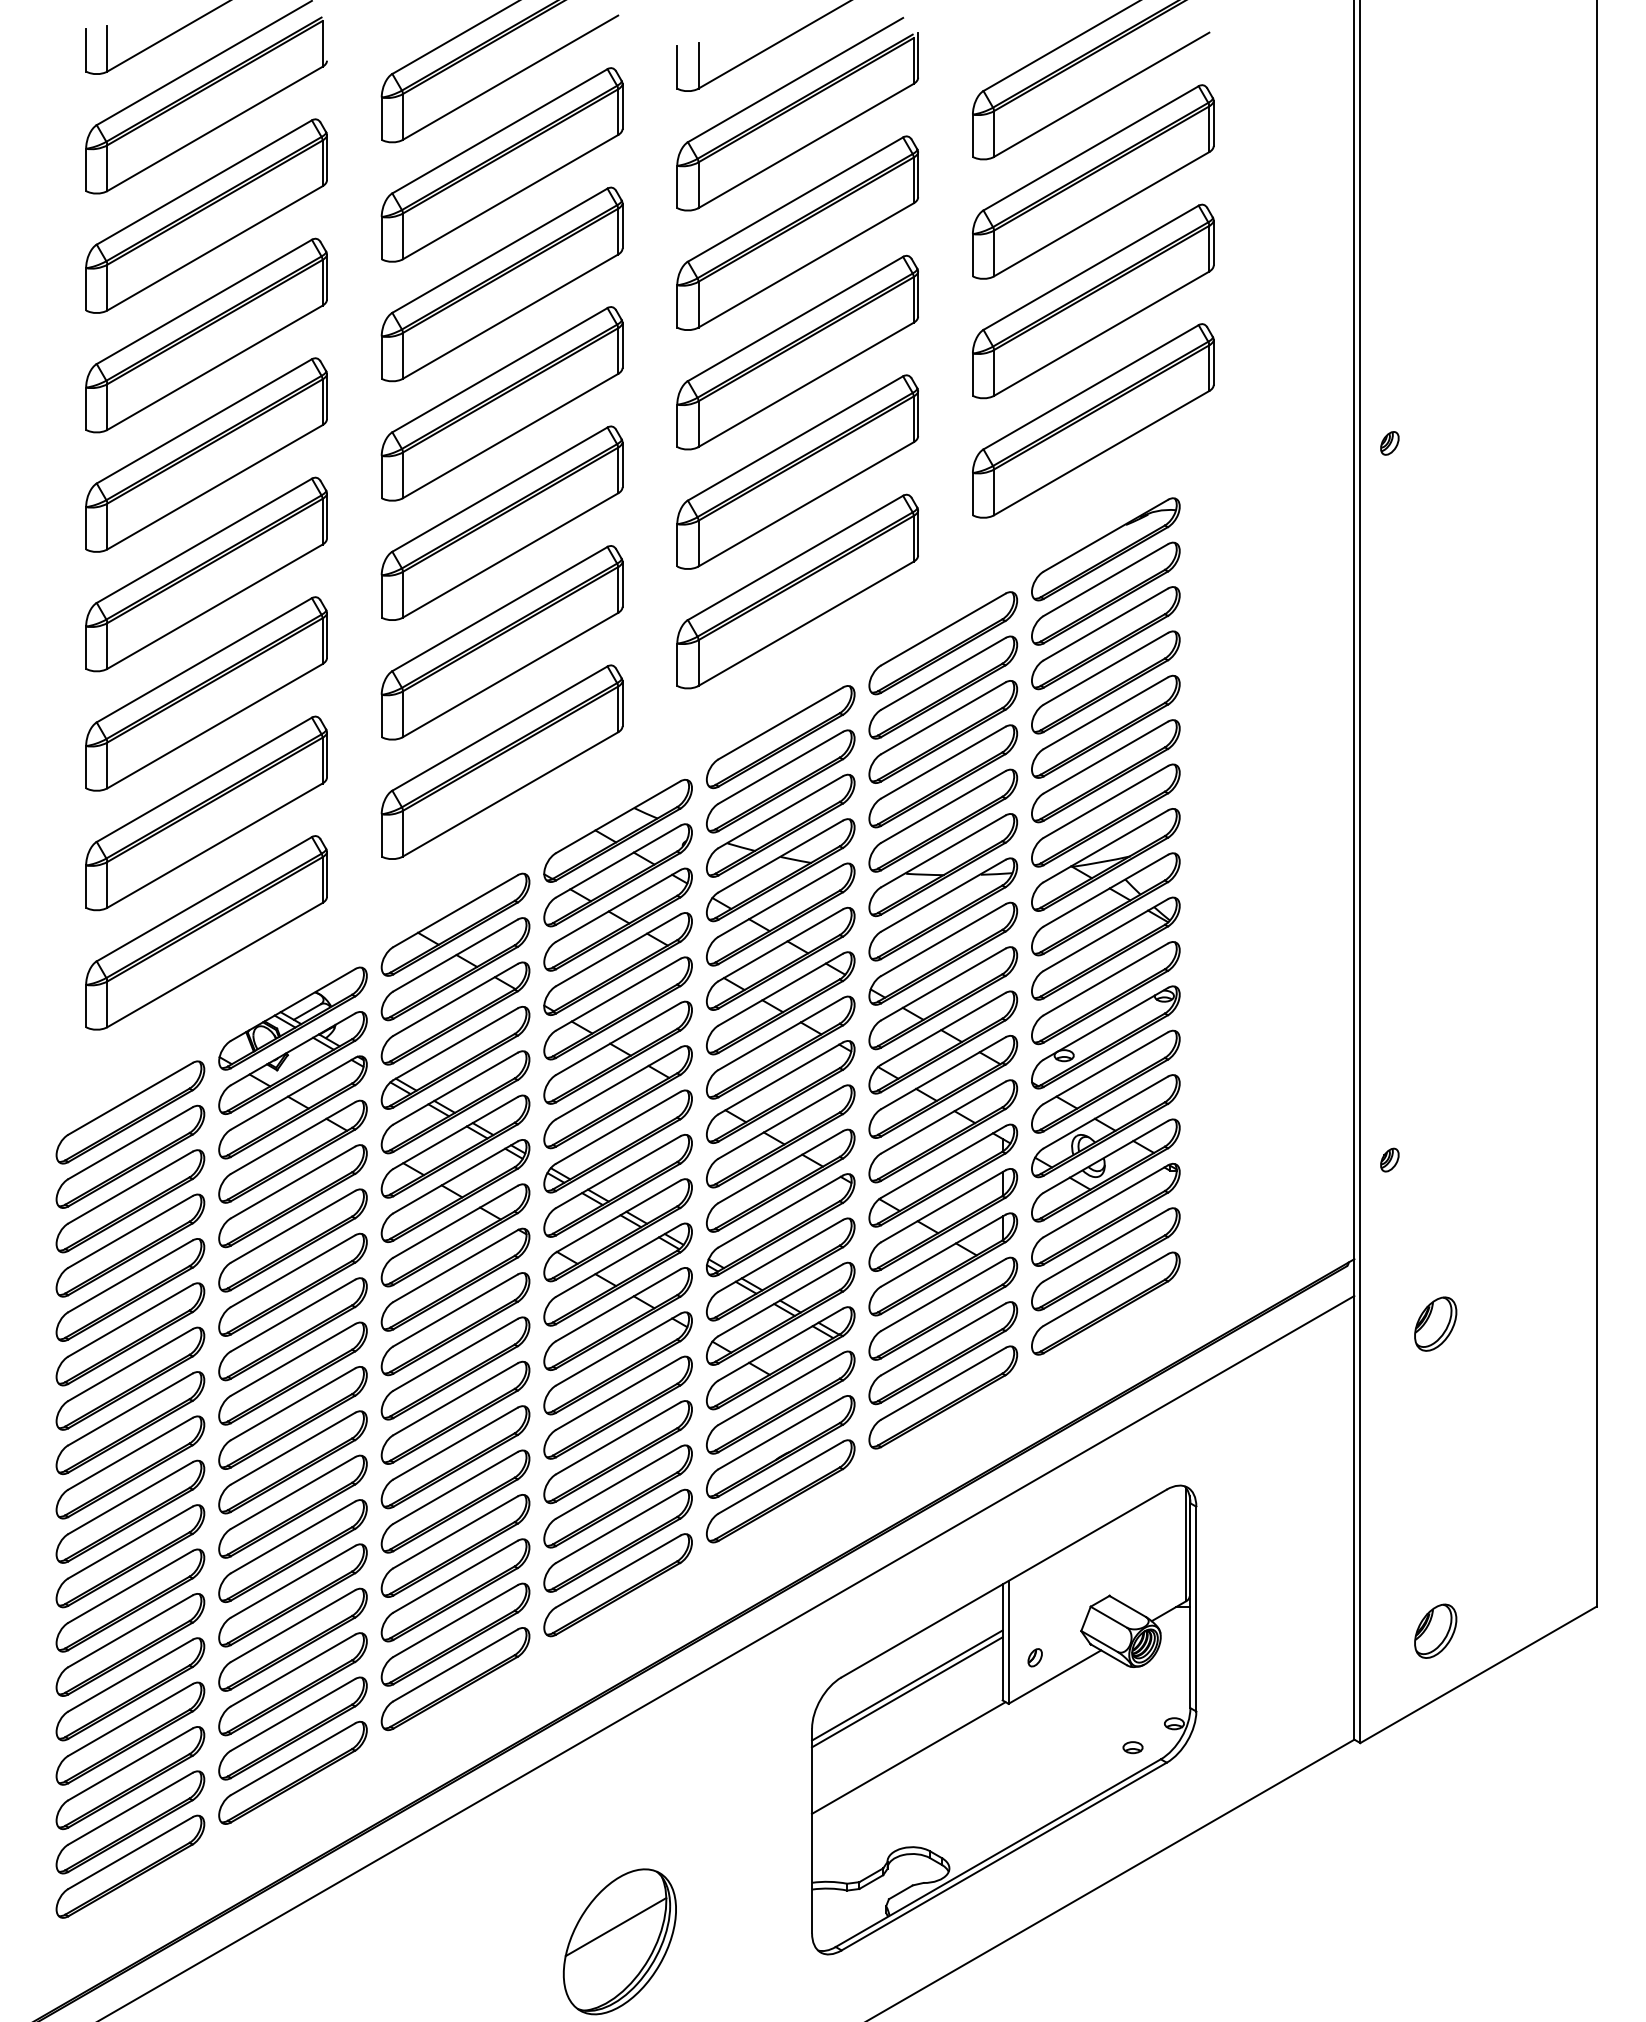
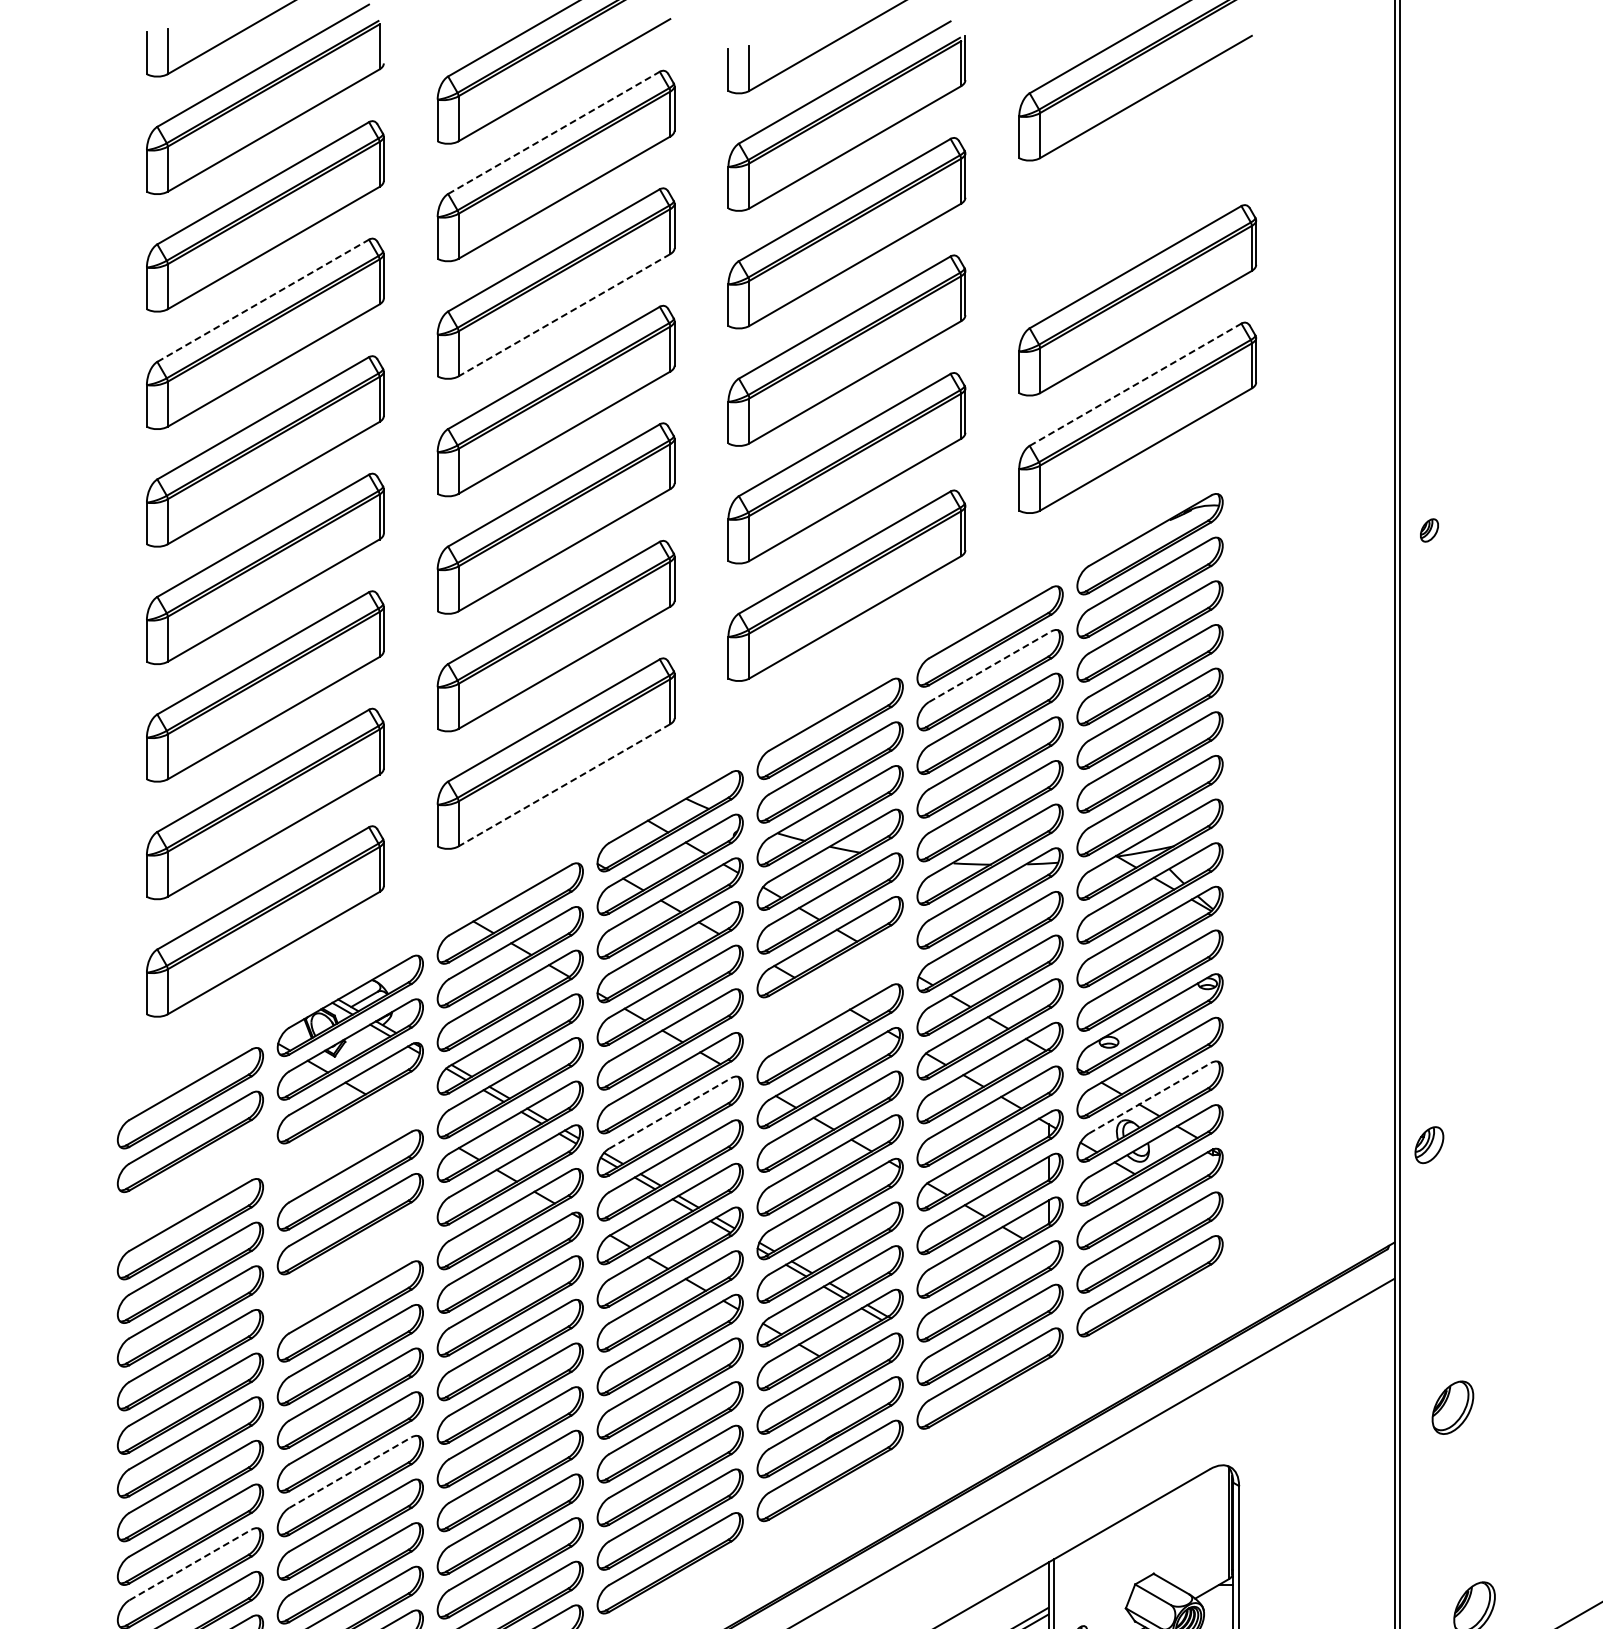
line: (500, 131) -> (554, 133), solid -> dashed
part: (1093, 181) -> (1137, 182), removed
line: (204, 301) -> (263, 300), solid -> dashed
line: (510, 316) -> (564, 315), solid -> dashed
line: (1091, 387) -> (1135, 384), solid -> dashed
part: (1389, 443) -> (1429, 530), moved
line: (943, 673) -> (990, 666), solid -> dashed
line: (510, 794) -> (564, 785), solid -> dashed
part: (780, 1003) -> (829, 990), removed
line: (1105, 1112) -> (1149, 1098), solid -> dashed
line: (618, 1127) -> (670, 1112), solid -> dashed
part: (292, 1151) -> (349, 1136), removed
part: (1389, 1159) -> (1429, 1144), size x1.6
part: (130, 1201) -> (190, 1185), removed
part: (292, 1284) -> (349, 1267), removed
part: (1435, 1323) -> (1452, 1407), moved
line: (293, 1493) -> (350, 1473), solid -> dashed
line: (130, 1586) -> (190, 1564), solid -> dashed

